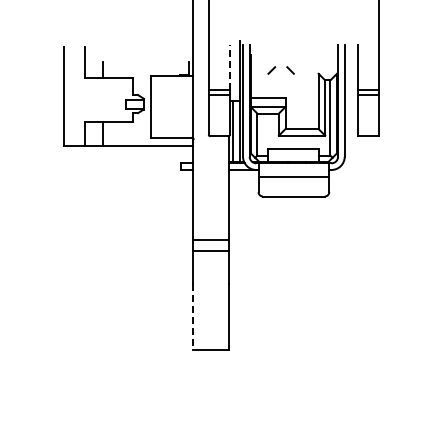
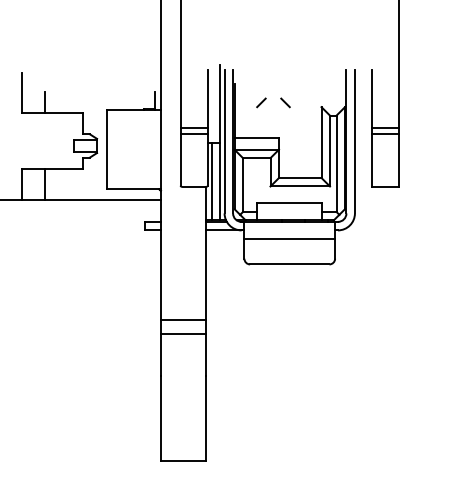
line: (229, 67) -> (207, 99), dashed -> solid
line: (193, 317) -> (161, 419), dashed -> solid

